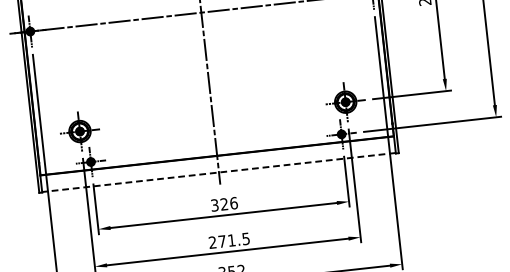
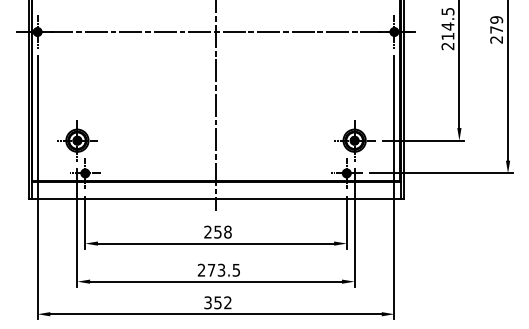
line: (218, 172) -> (215, 198), dashed -> solid
text: (223, 203) -> (217, 231), 326 -> 258
text: (231, 239) -> (221, 269), 271.5 -> 273.5

